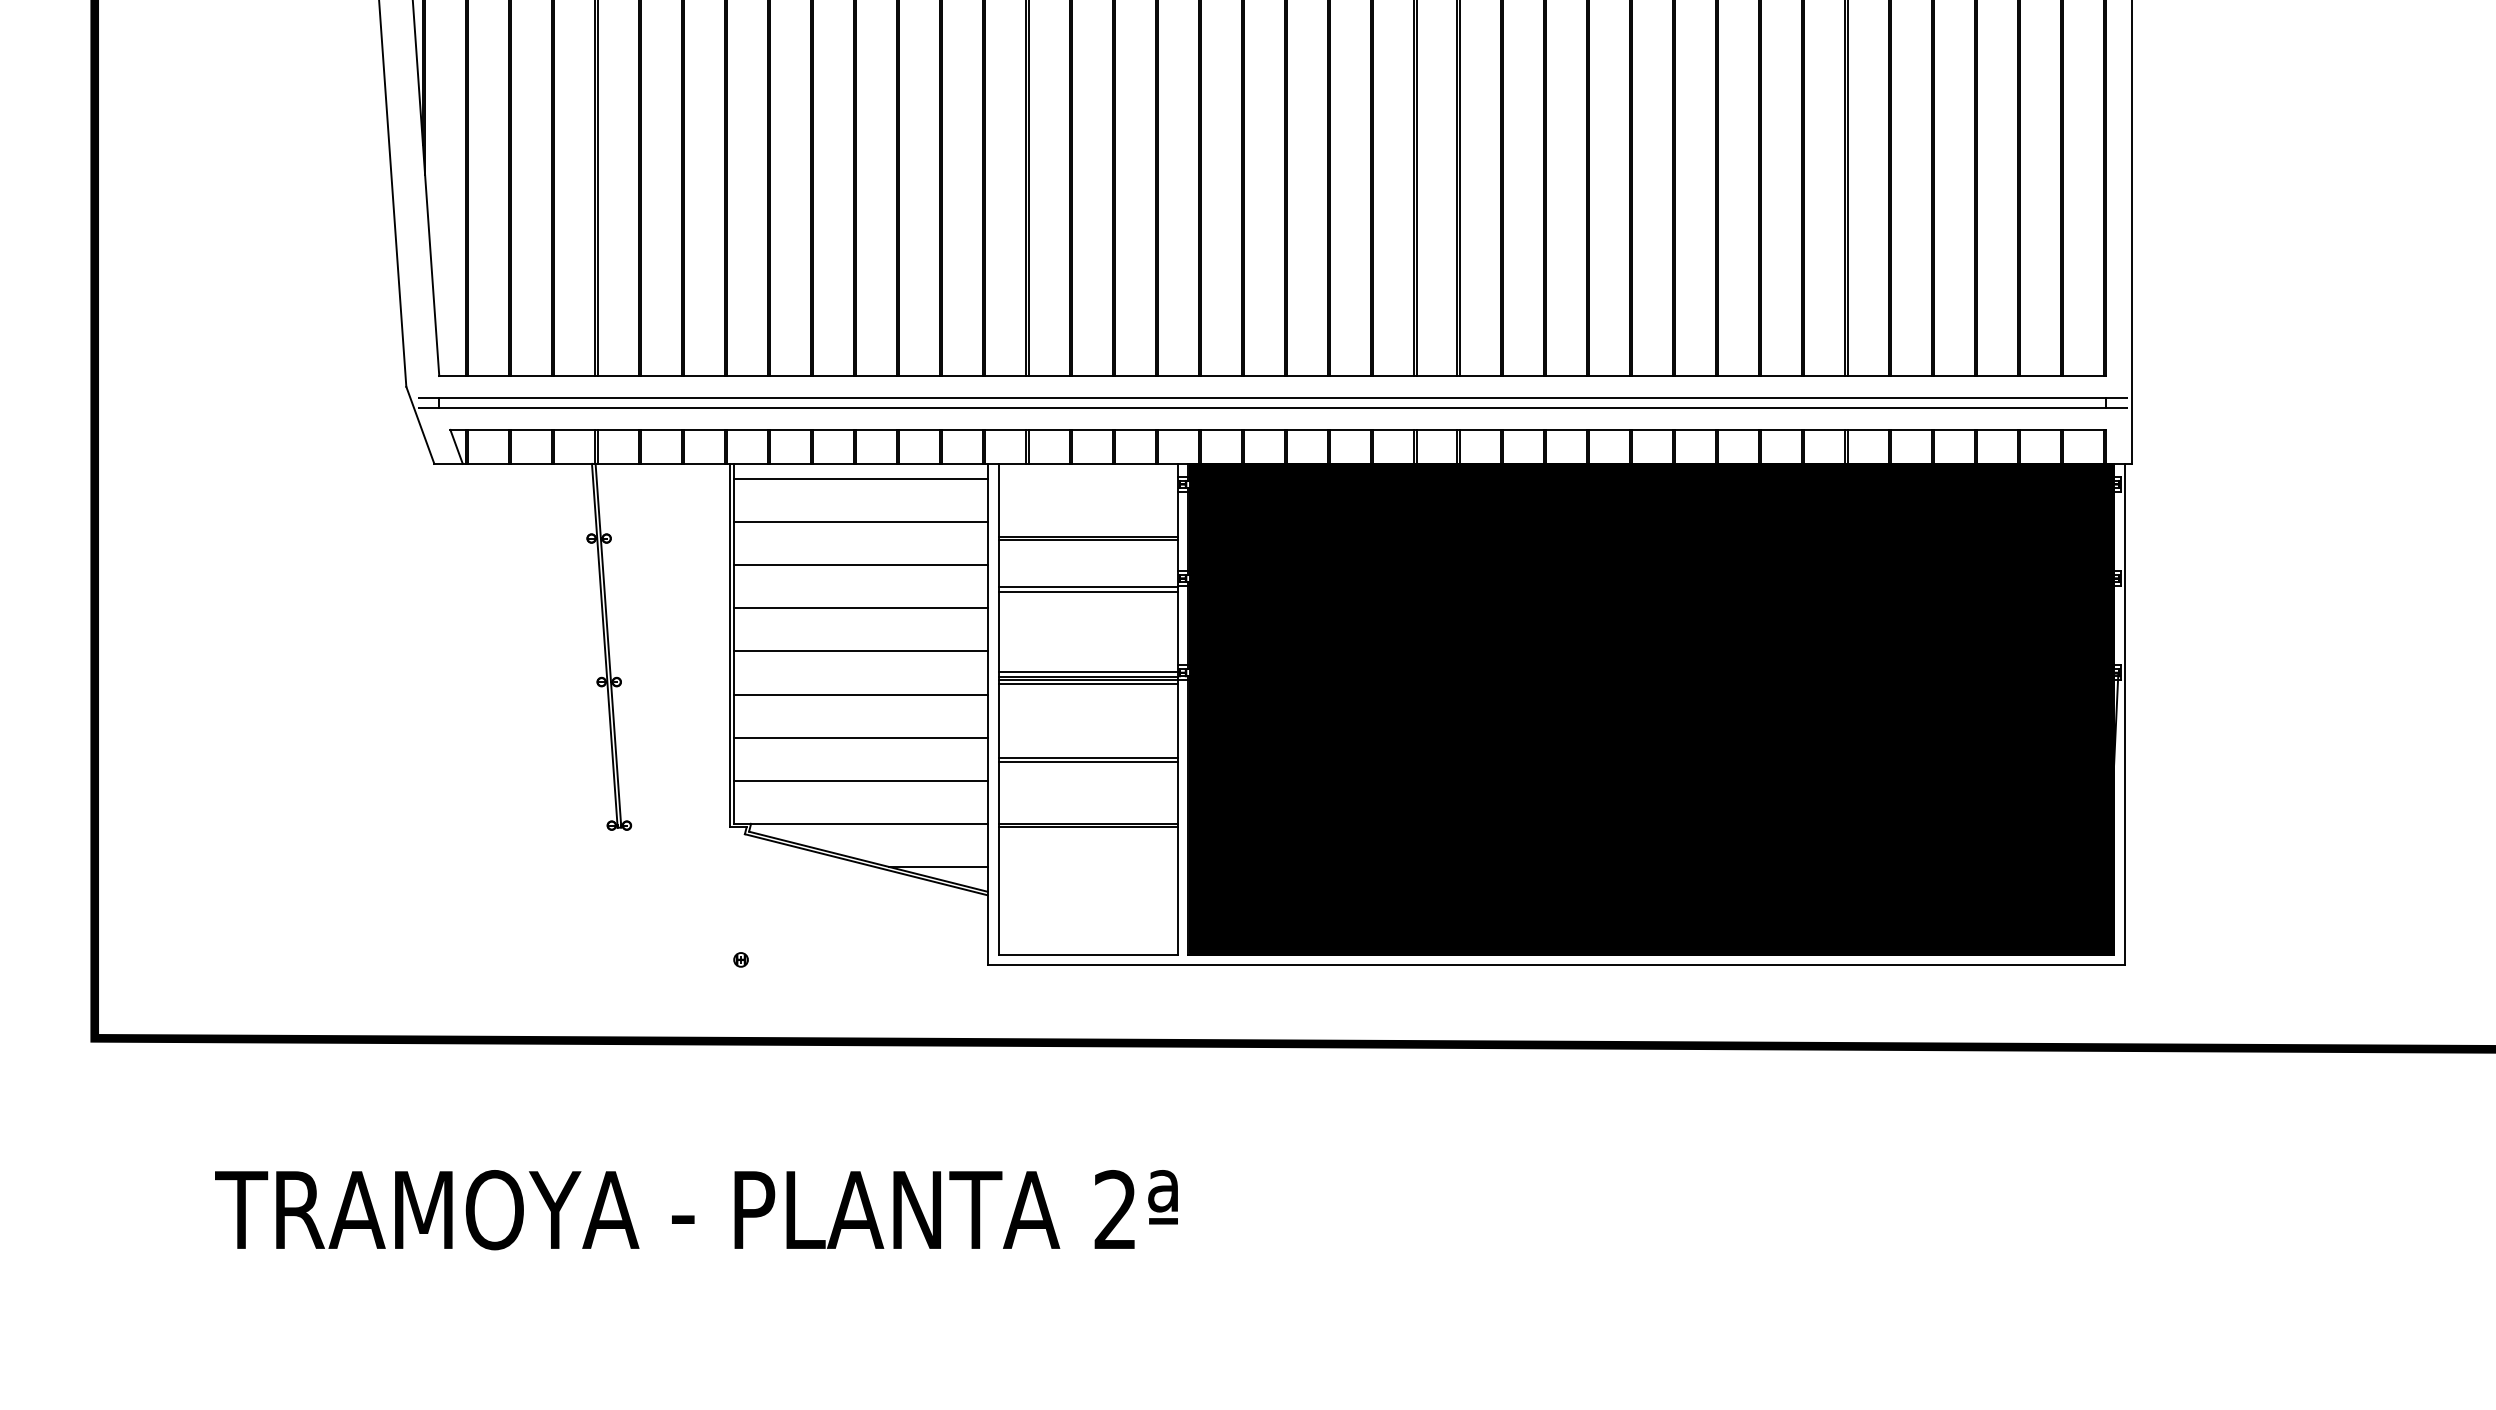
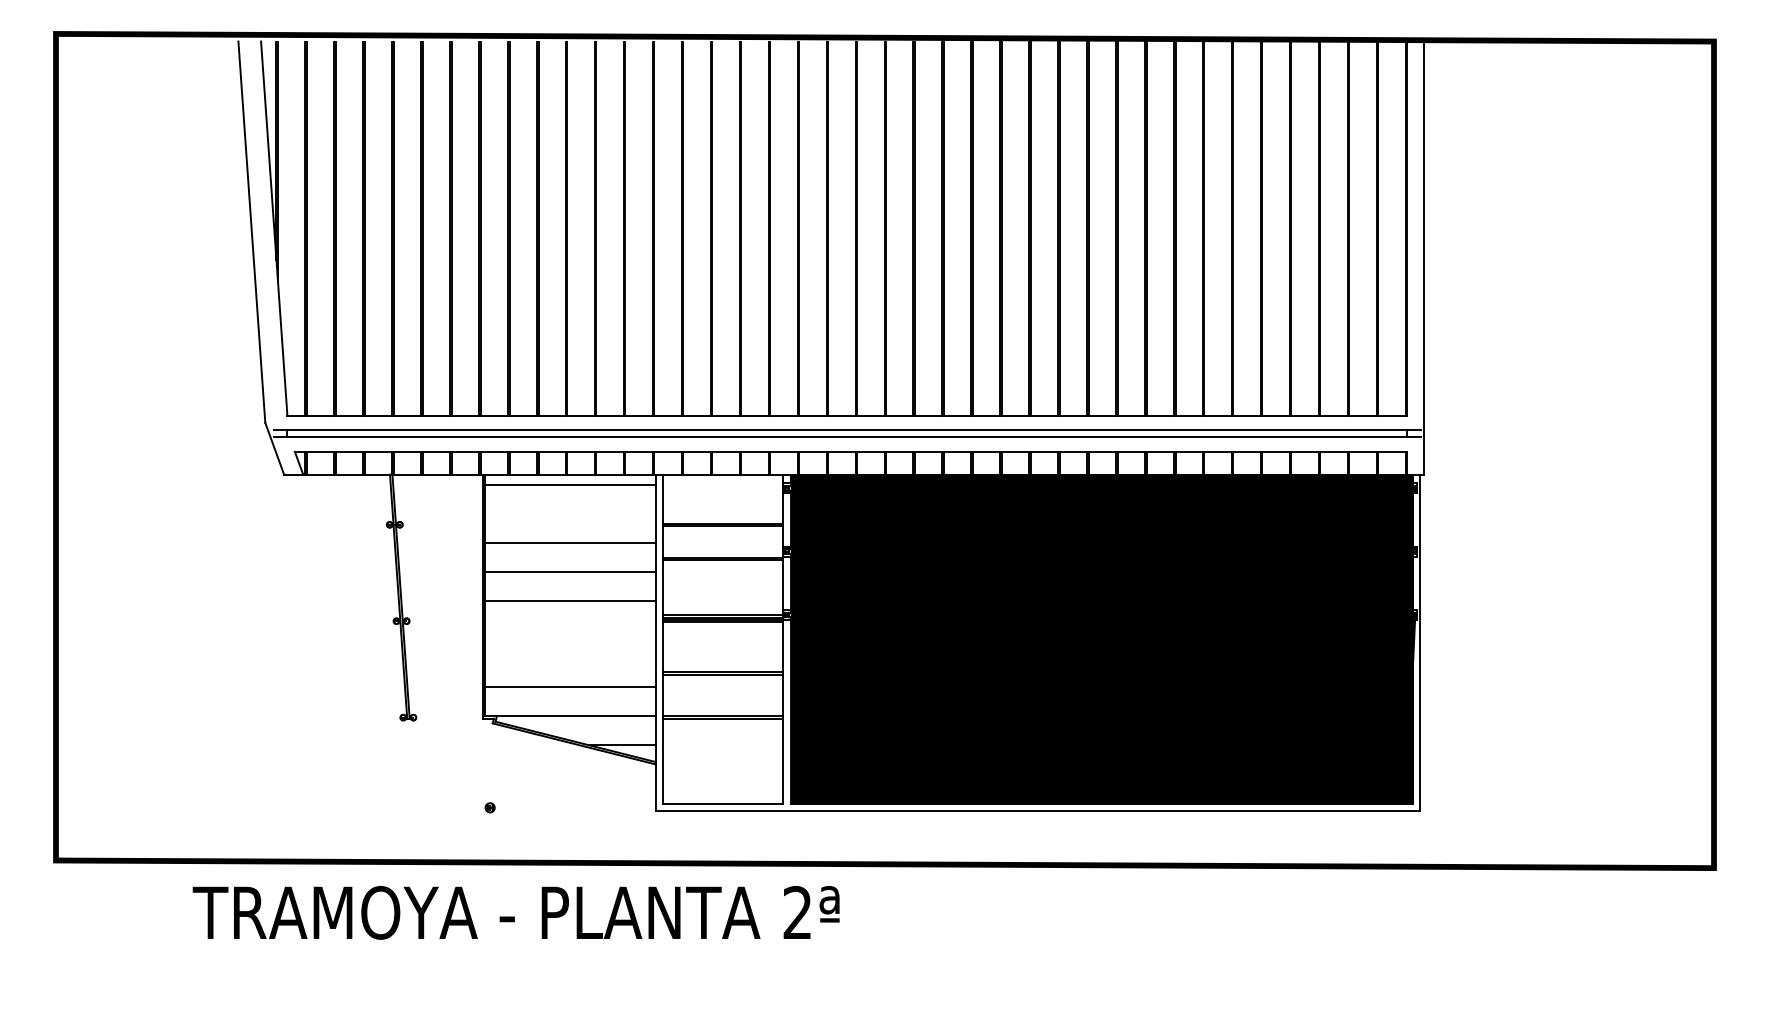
line: (860, 521) -> (570, 513), removed
line: (860, 694) -> (570, 629), removed
line: (860, 737) -> (570, 658), removed
text: (695, 1209) -> (515, 912), moved

